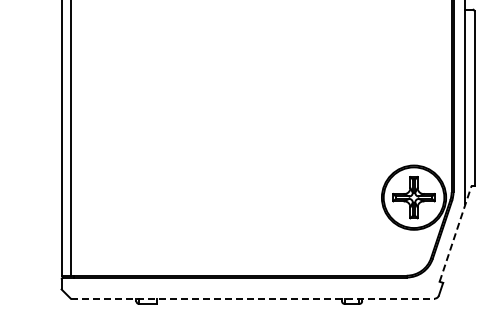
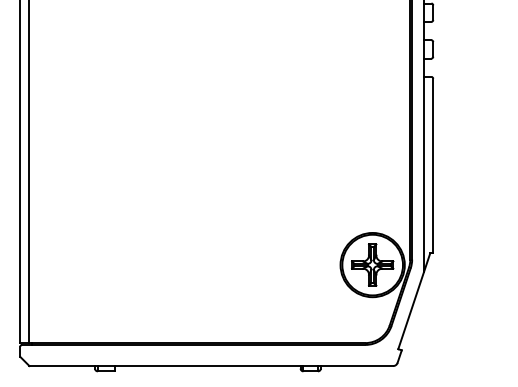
line: (455, 233) -> (414, 300), dashed -> solid
line: (252, 299) -> (211, 366), dashed -> solid

